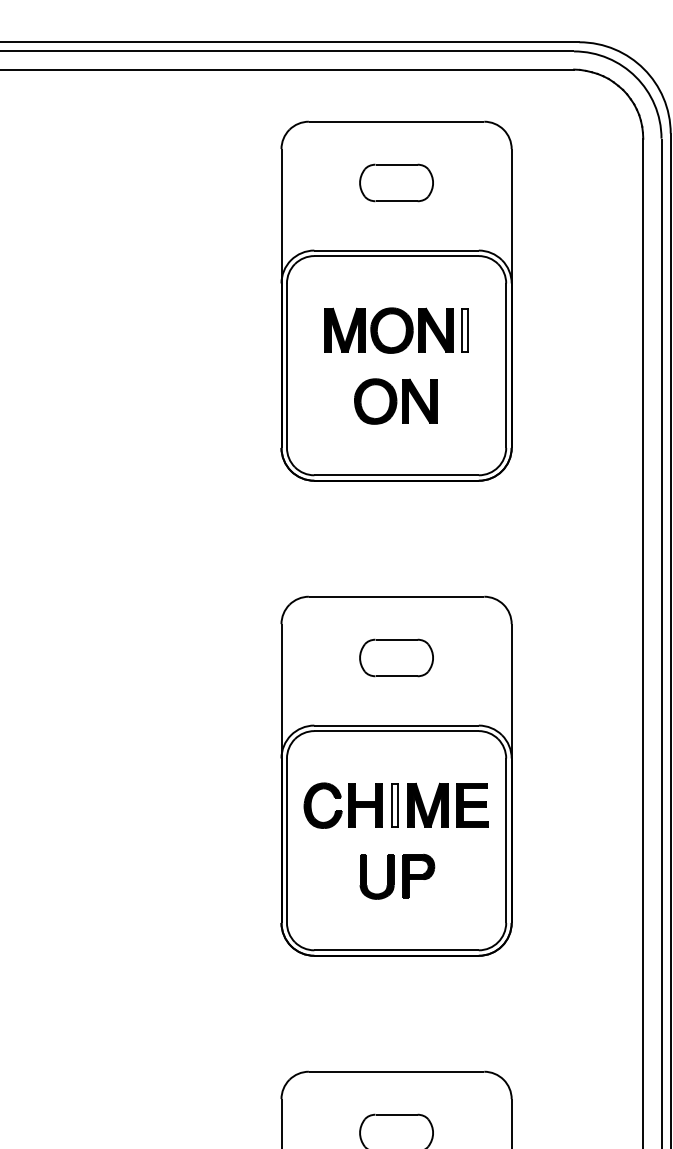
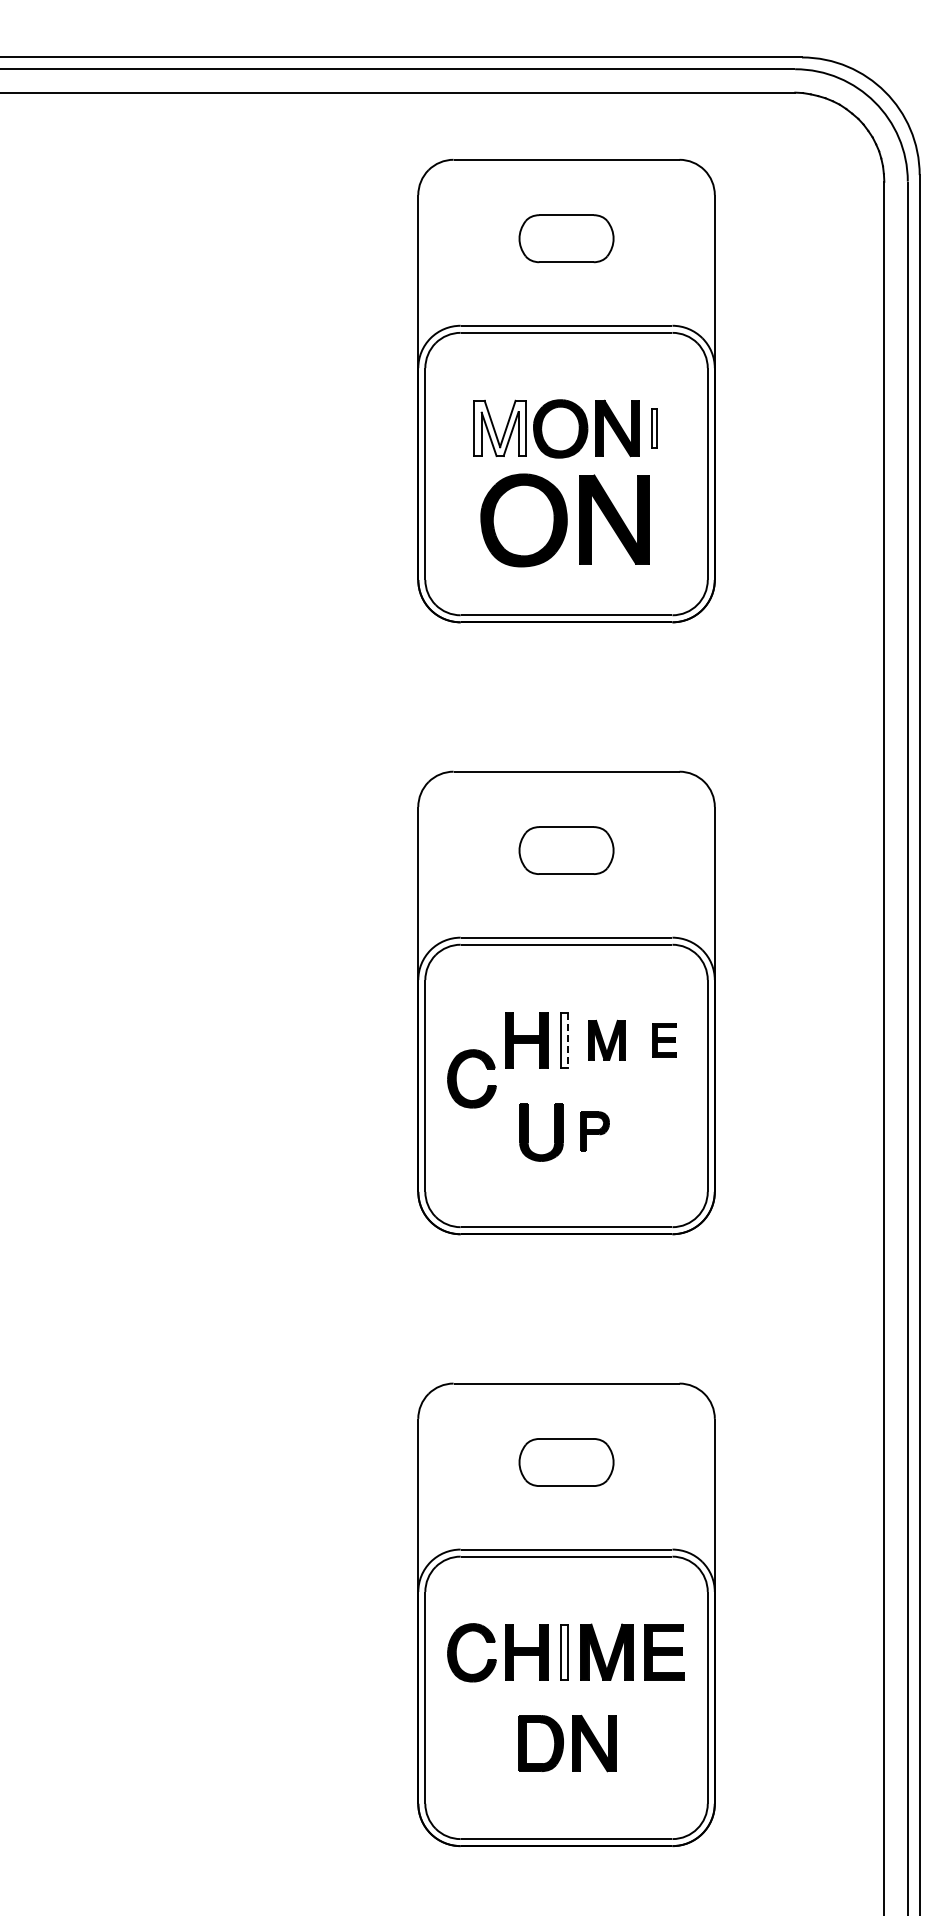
fill: (345, 330) -> (500, 428), removed
part: (464, 330) -> (654, 428), size x0.7
part: (395, 400) -> (565, 519), size x1.6
part: (311, 801) -> (457, 1073), moved
part: (427, 804) -> (606, 1039), size x0.7
line: (398, 805) -> (568, 1040), solid -> dashed
part: (472, 805) -> (664, 1040), size x0.6
part: (418, 876) -> (594, 1131), size x0.7

